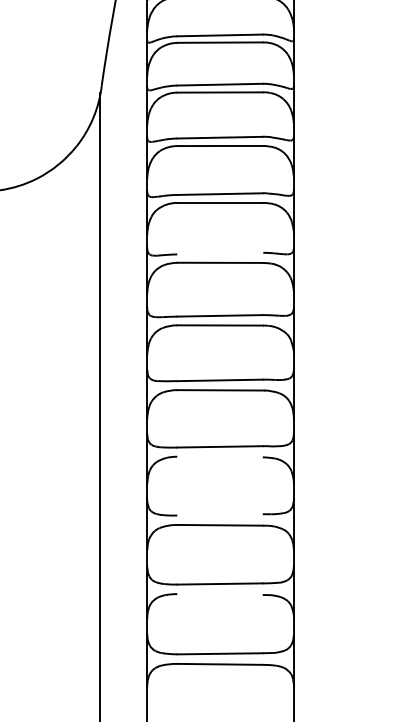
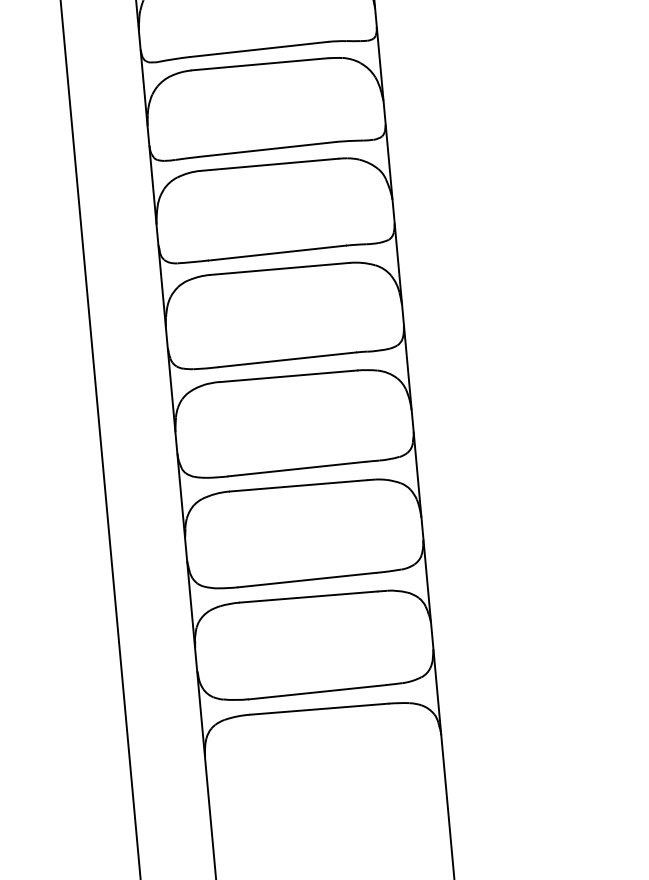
line: (220, 253) -> (259, 49), added
line: (219, 456) -> (287, 375), added
line: (219, 514) -> (296, 468), added
line: (219, 594) -> (307, 597), added

